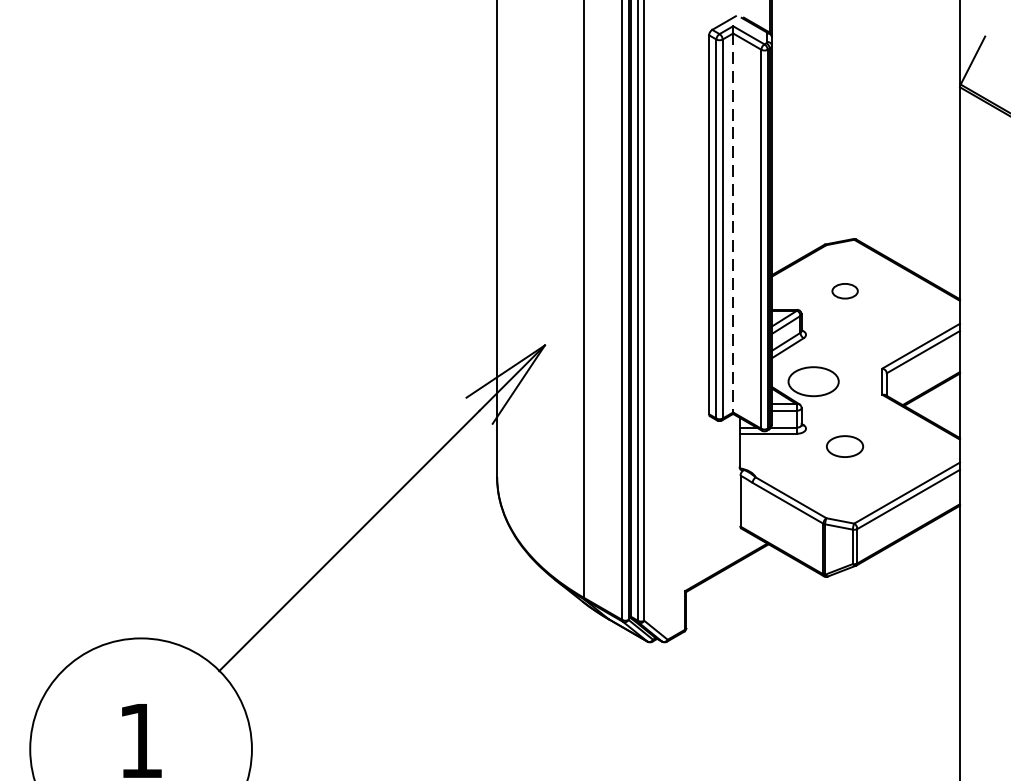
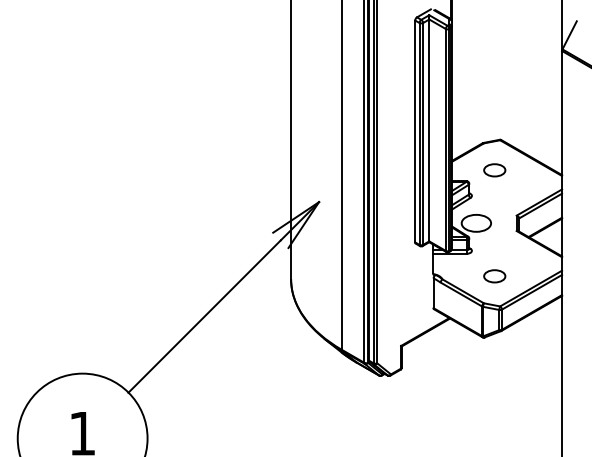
line: (733, 223) -> (429, 130), dashed -> solid
part: (844, 291) -> (494, 170), size x1.43
part: (844, 446) -> (494, 276), moved

